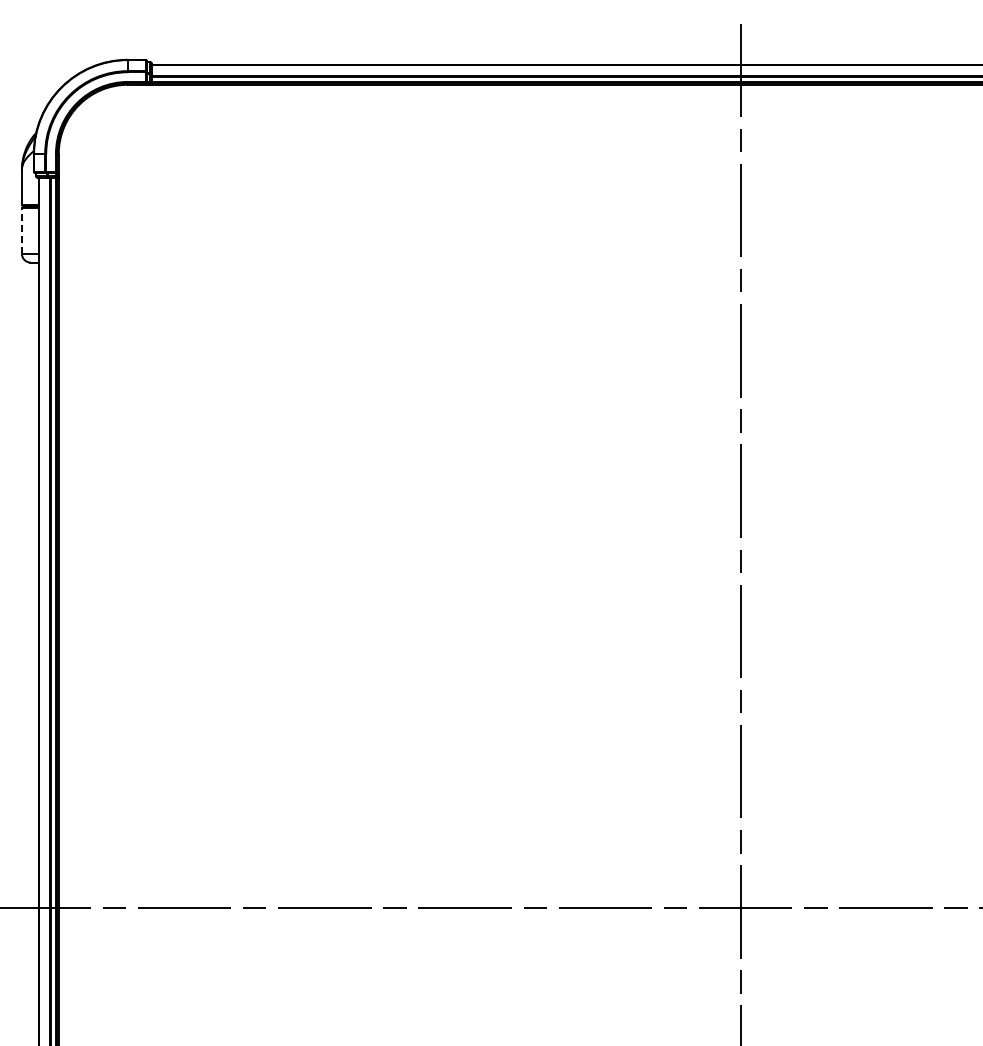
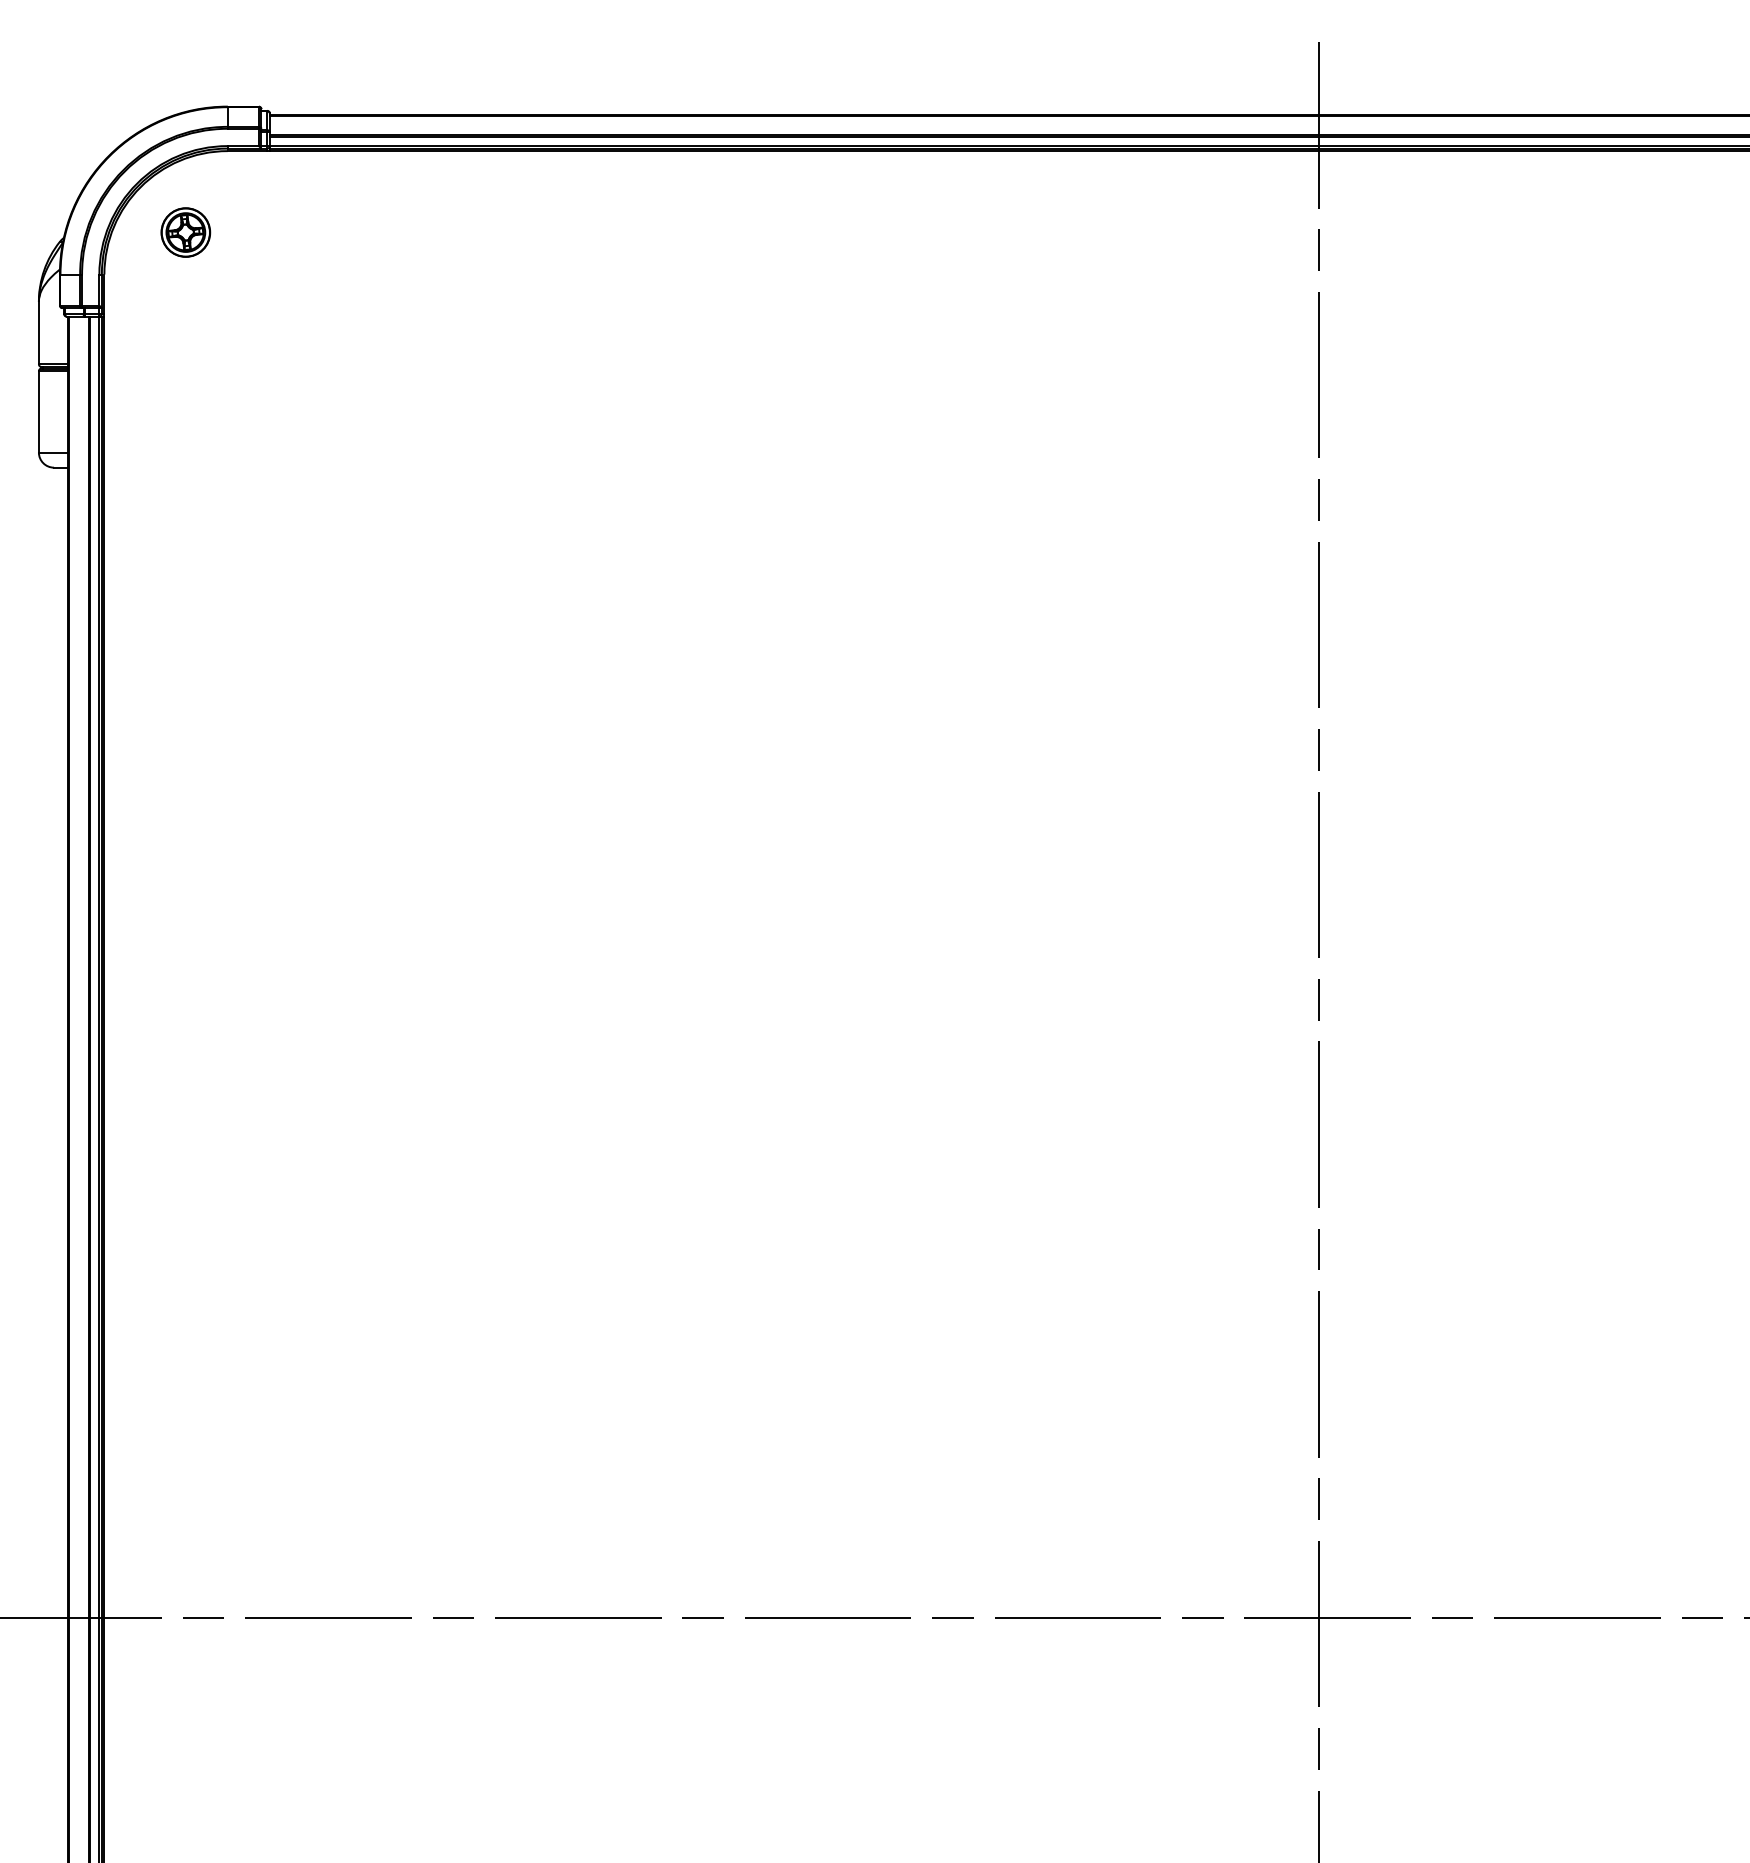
part: (104, 130) -> (185, 232), added
line: (22, 231) -> (39, 412), dashed -> solid

